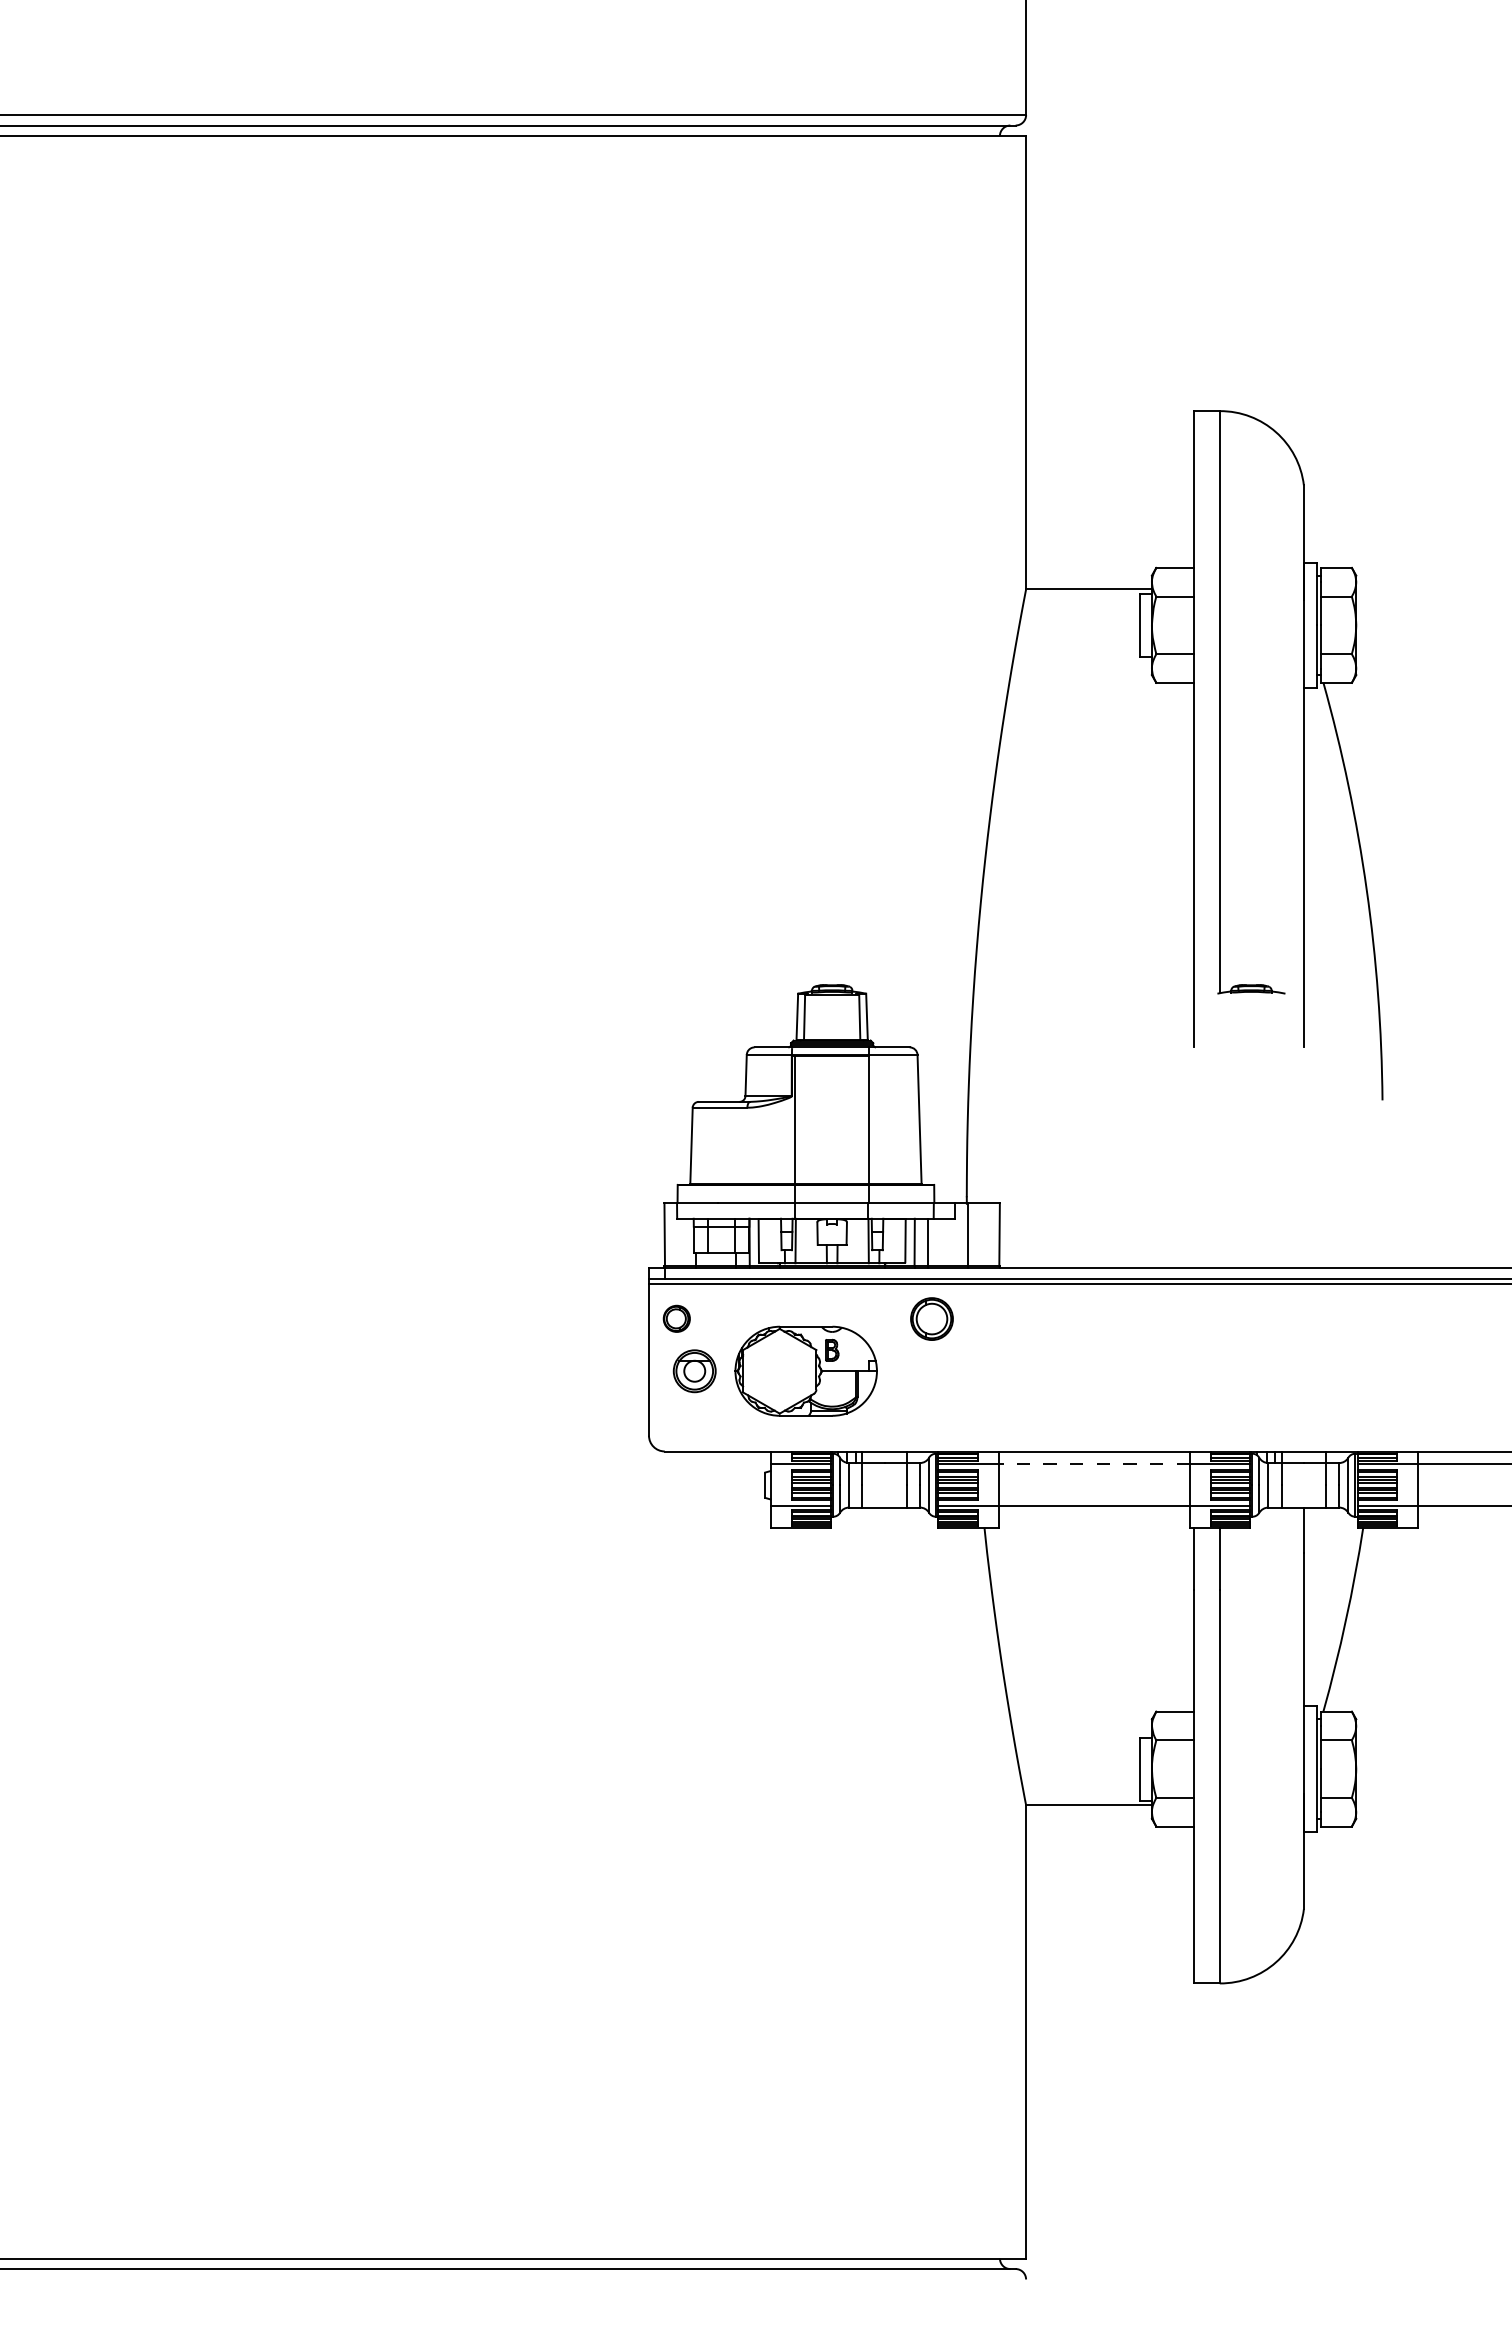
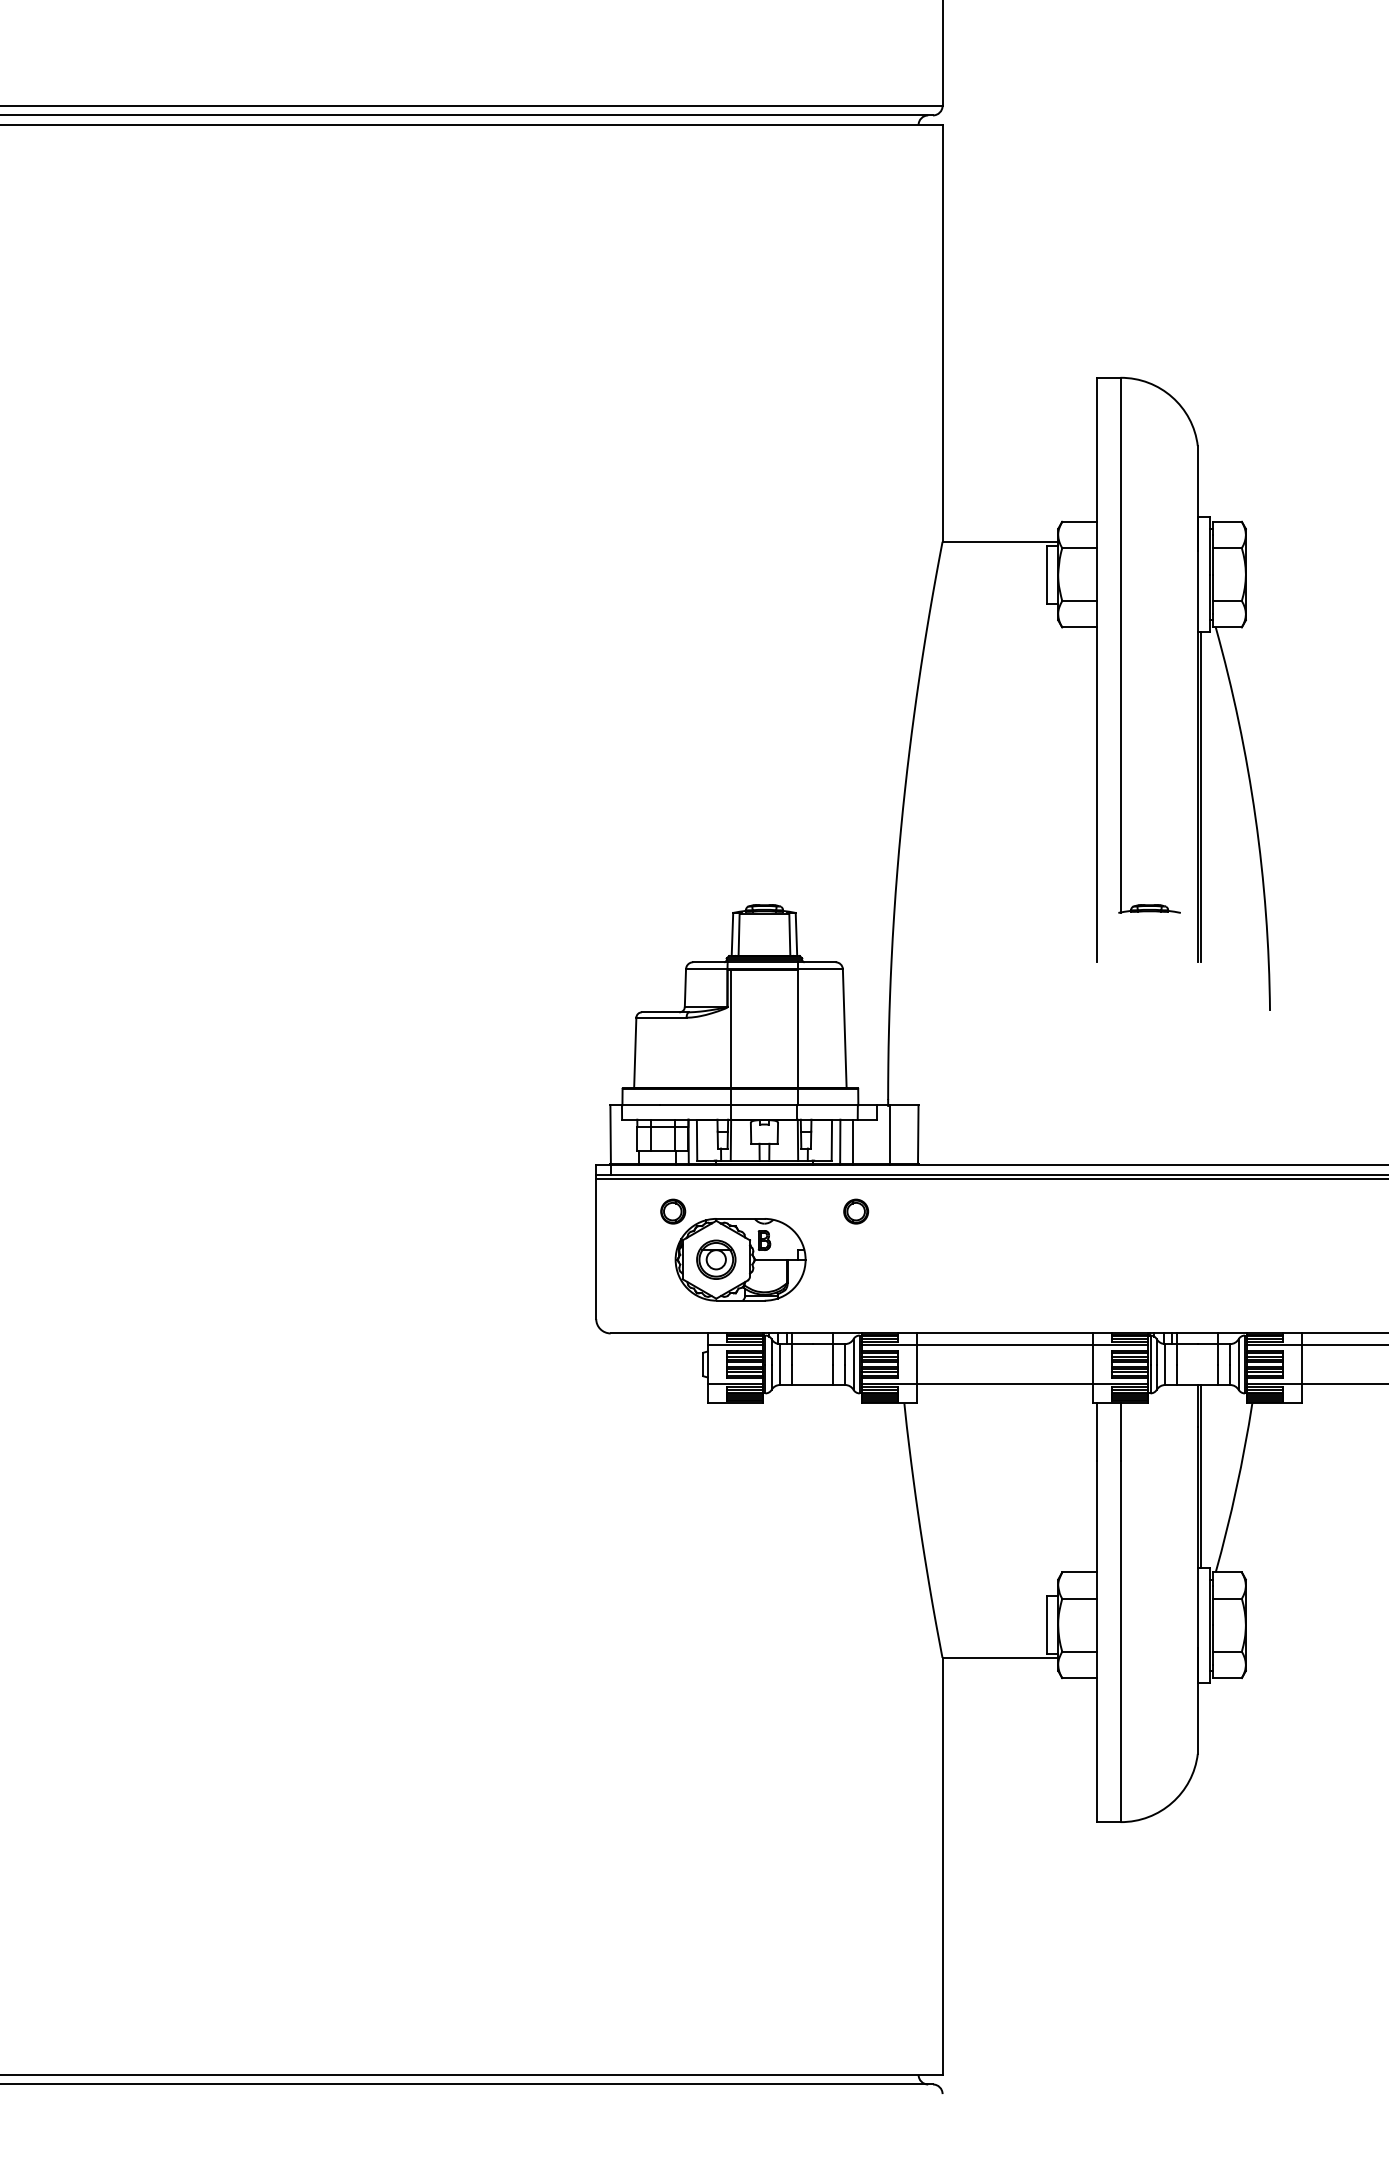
line: (1307, 867) -> (1201, 797), added
part: (676, 1318) -> (672, 1211), moved
part: (931, 1318) -> (855, 1211), size x0.62
part: (694, 1371) -> (716, 1260), moved
line: (1094, 1464) -> (1005, 1345), dashed -> solid
line: (1307, 1606) -> (1201, 1475), added

